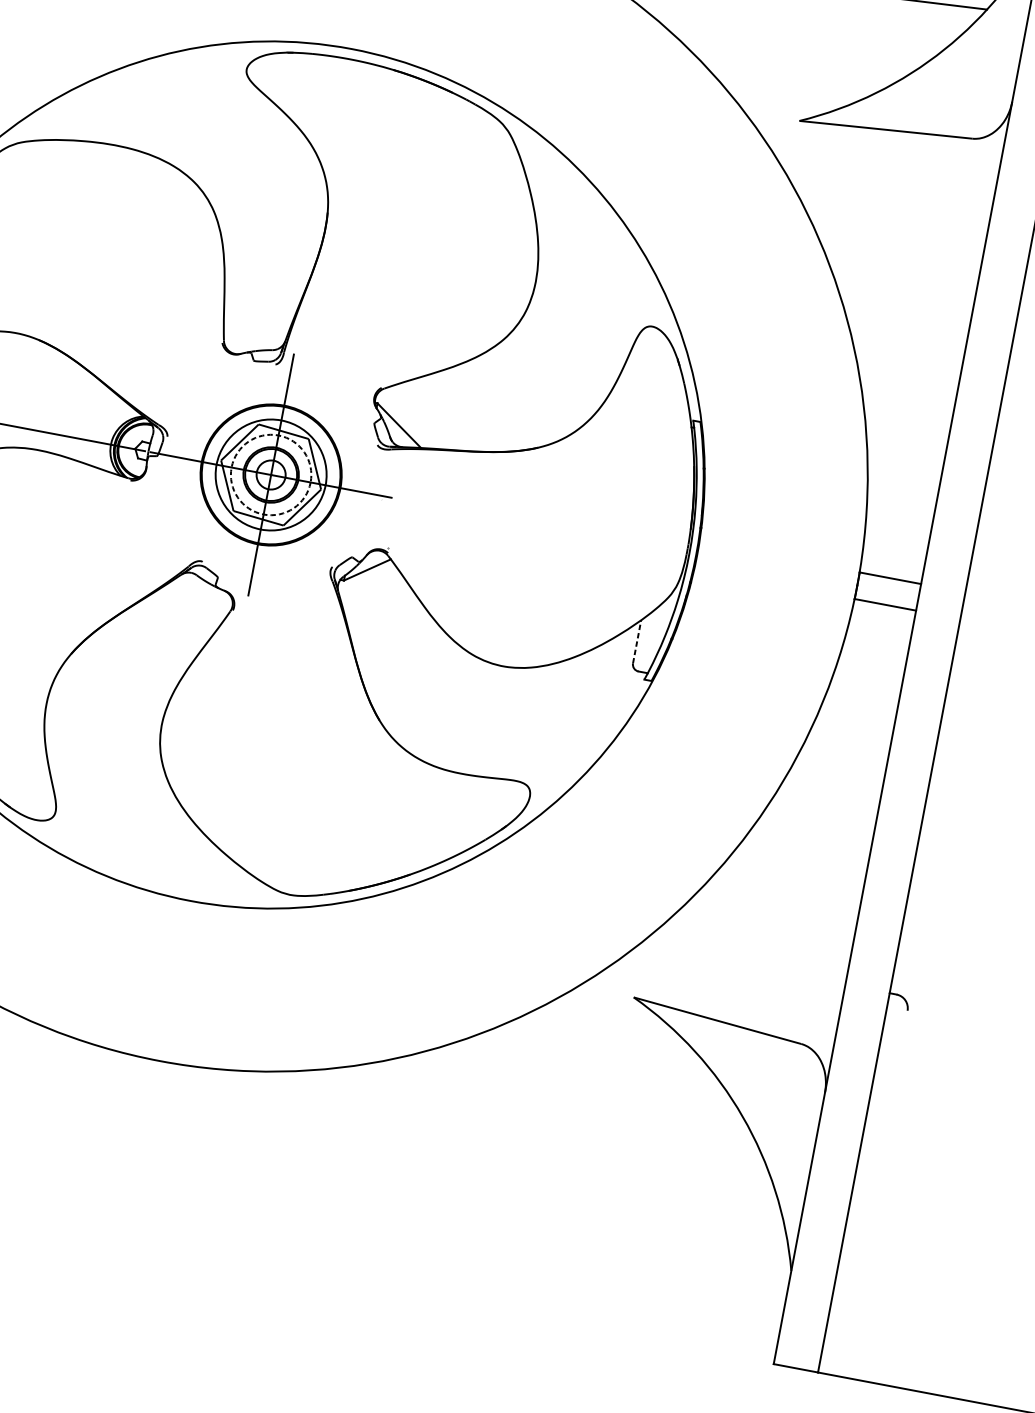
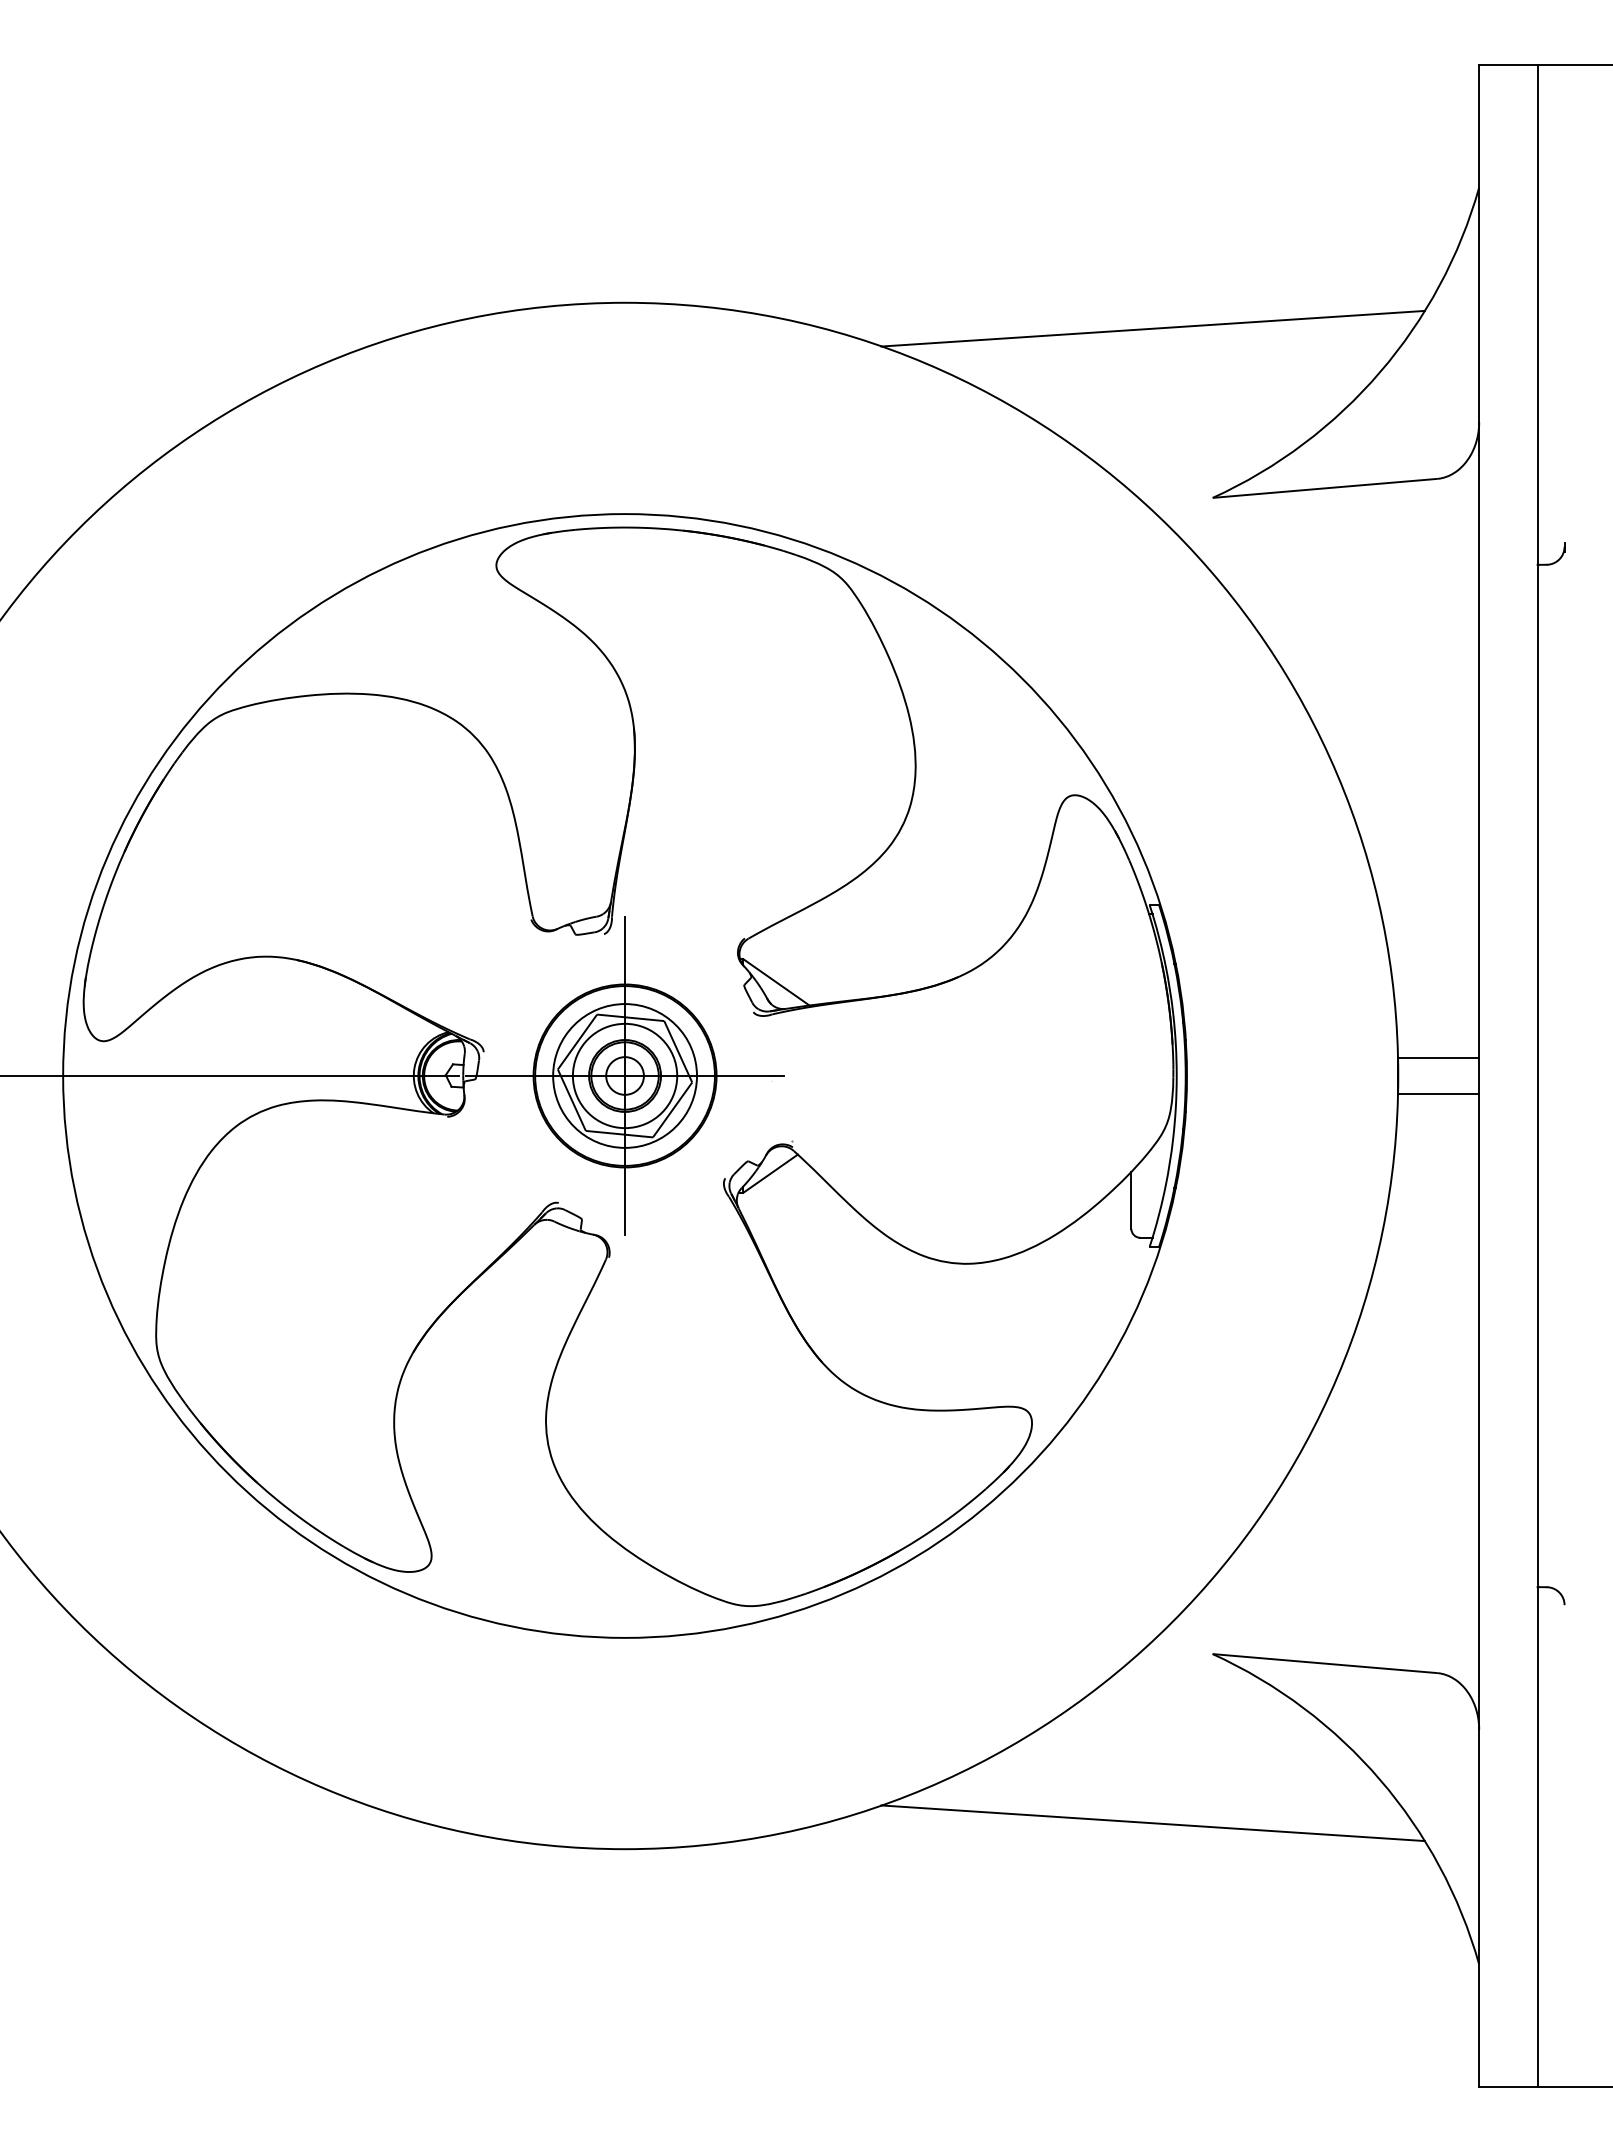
circle: (270, 474) -> (624, 1075), dashed -> solid
line: (637, 641) -> (1131, 1199), dashed -> solid
line: (563, 1117) -> (1152, 1823), added

